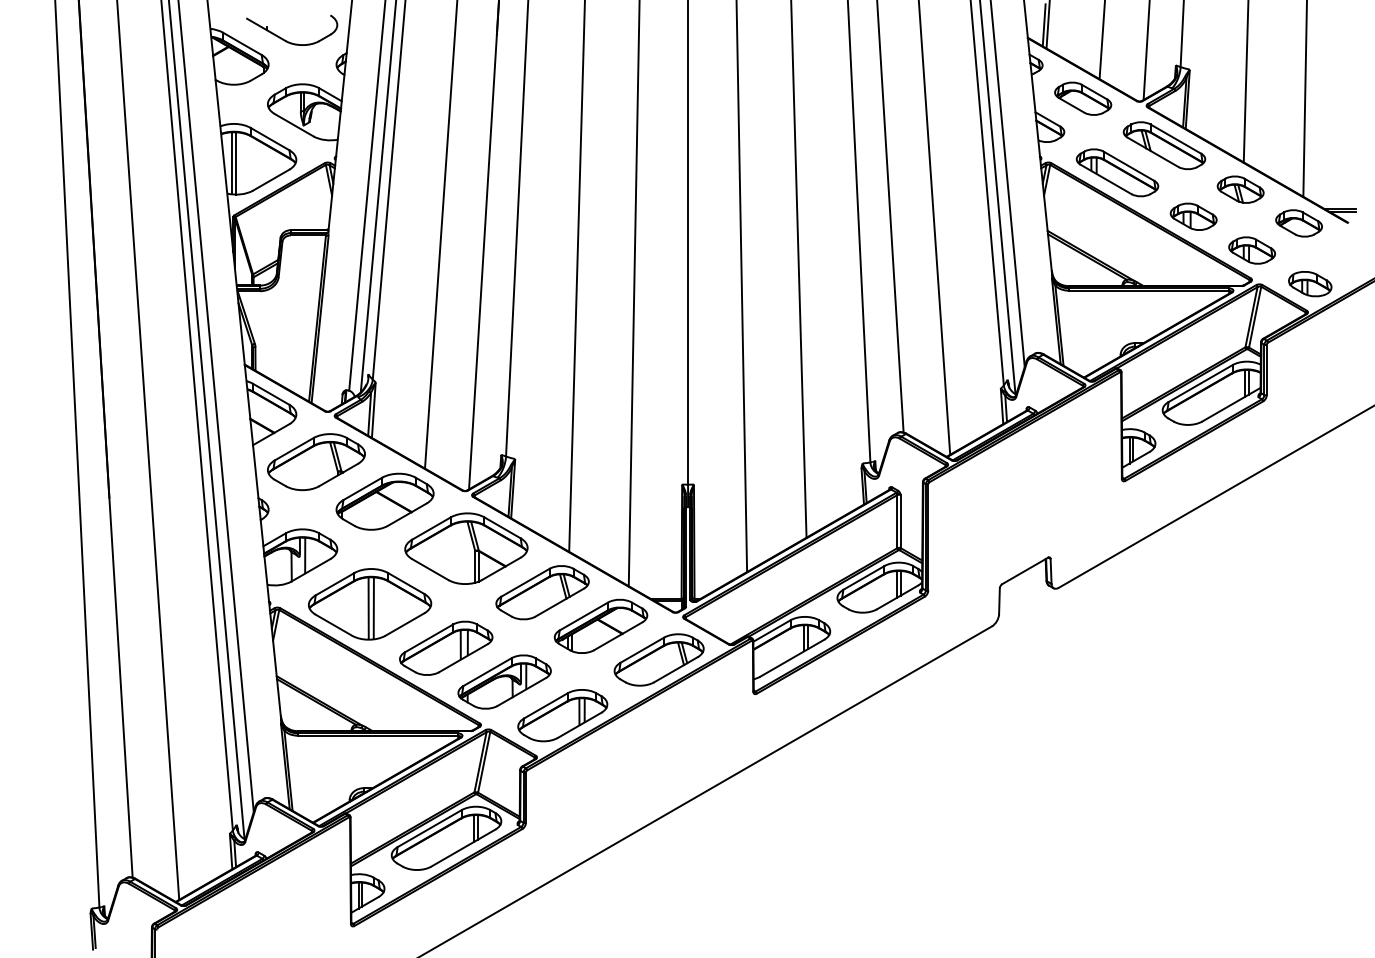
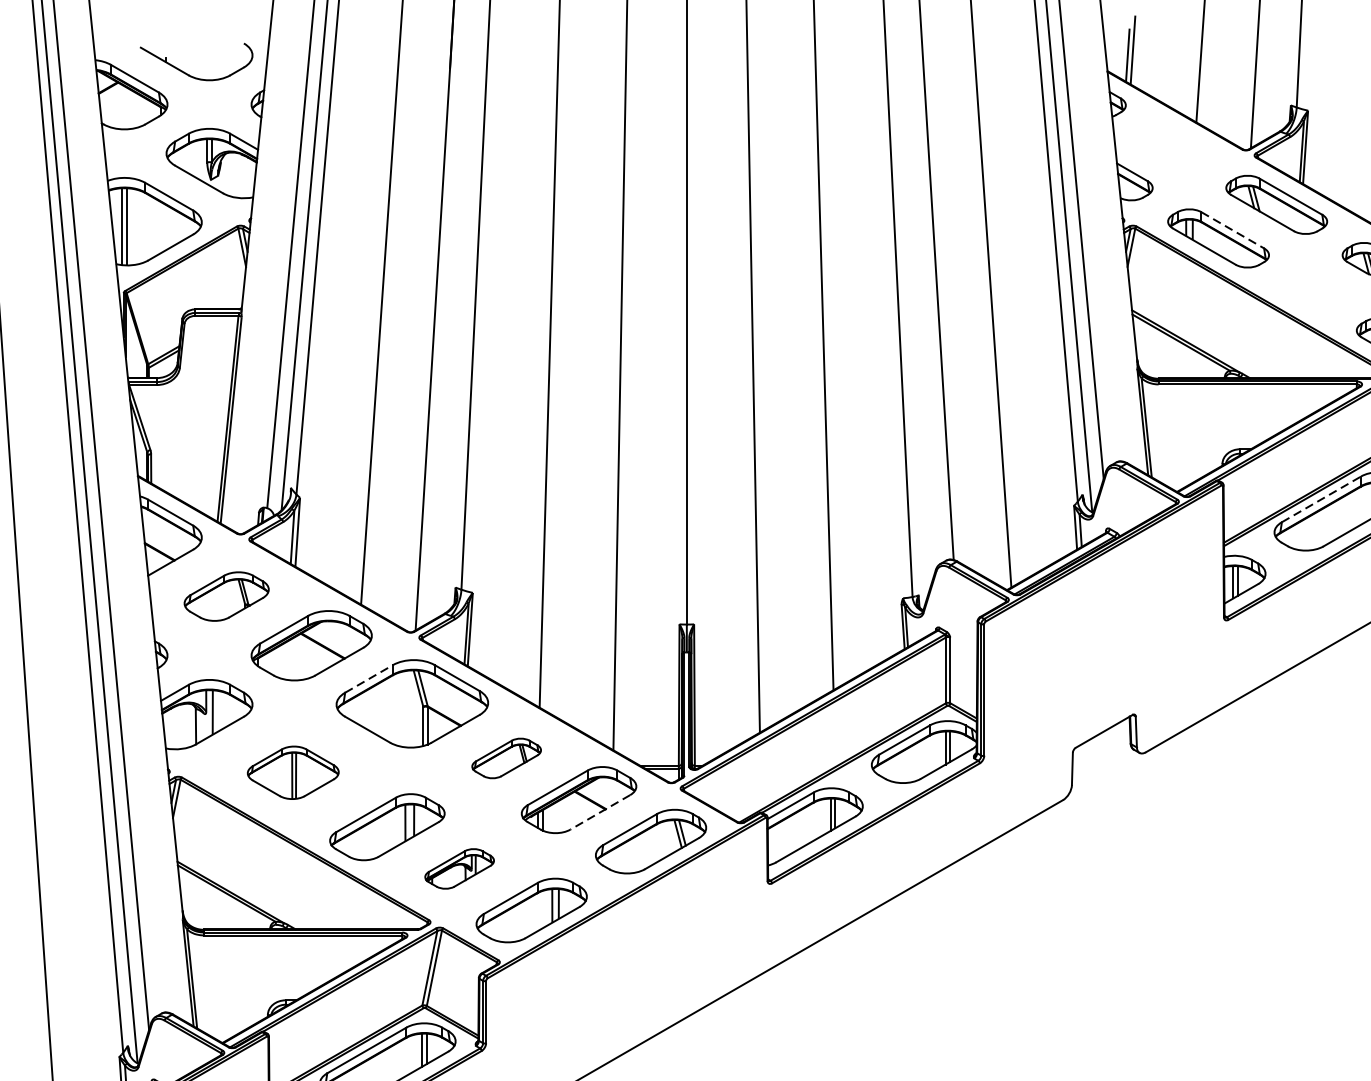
part: (1083, 98) -> (1176, 146), removed
line: (1129, 166) -> (1233, 230), solid -> dashed
part: (1193, 216) -> (1312, 292), removed
line: (1200, 383) -> (1321, 499), solid -> dashed
part: (316, 461) -> (226, 595), size x0.7
line: (431, 528) -> (369, 678), solid -> dashed
part: (542, 592) -> (506, 758), size x0.6
part: (370, 604) -> (293, 772), size x0.6
line: (618, 636) -> (600, 812), solid -> dashed
part: (504, 681) -> (459, 868), size x0.6

